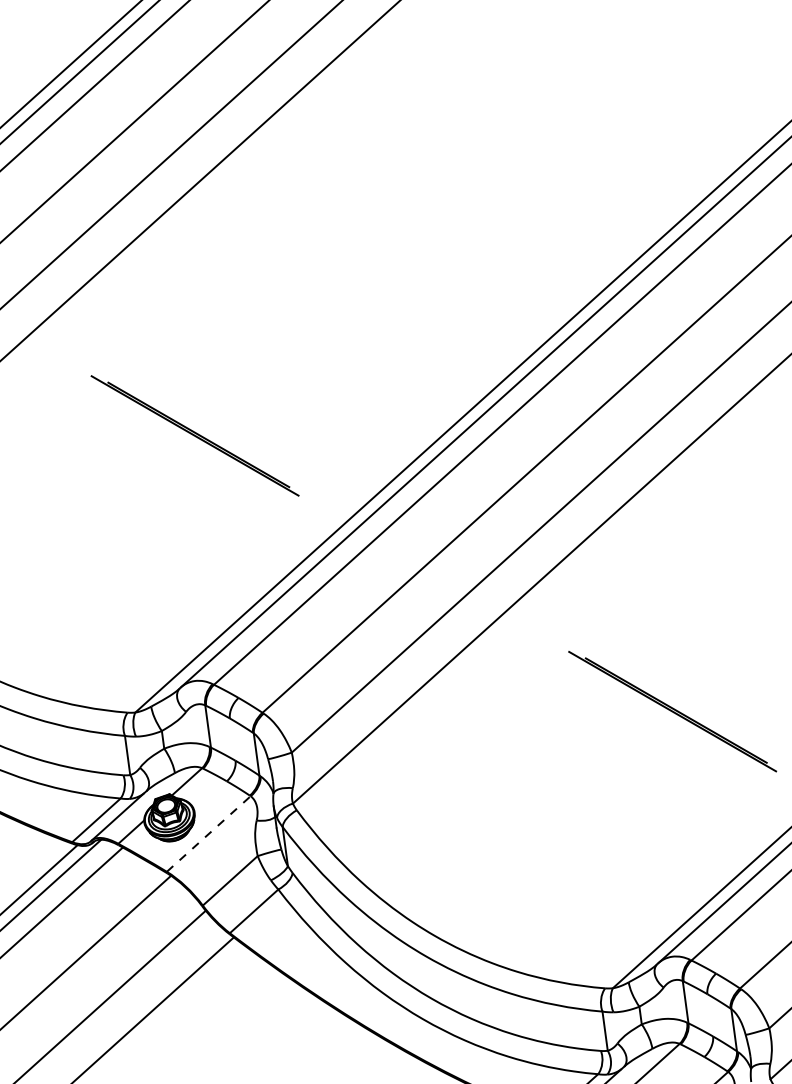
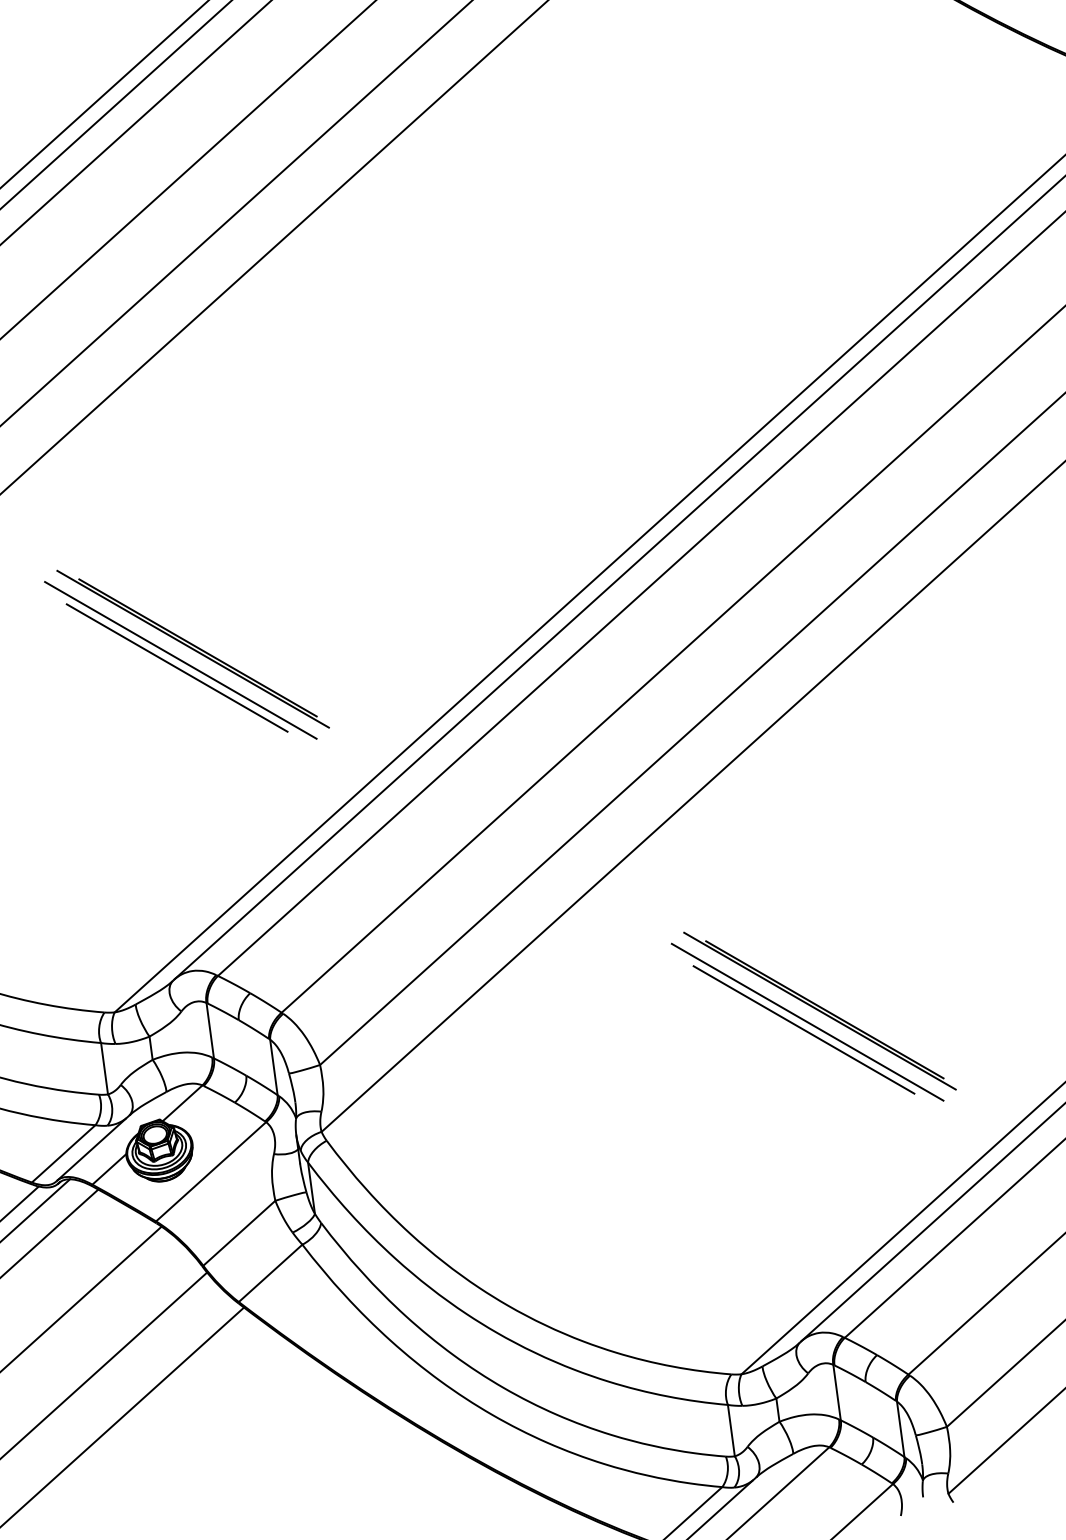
line: (185, 444) -> (180, 660), added
line: (182, 449) -> (176, 667), added
line: (663, 719) -> (807, 1021), added
line: (660, 725) -> (803, 1029), added
line: (209, 833) -> (211, 1171), dashed -> solid

